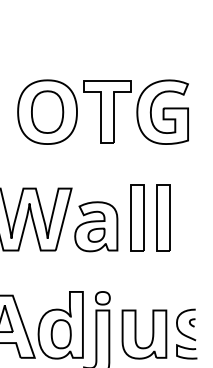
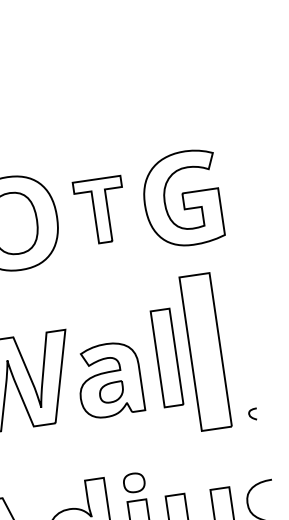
part: (107, 111) -> (101, 209), size x0.7
part: (163, 217) -> (205, 352), size x1.6
curve: (191, 323) -> (251, 415), moved

